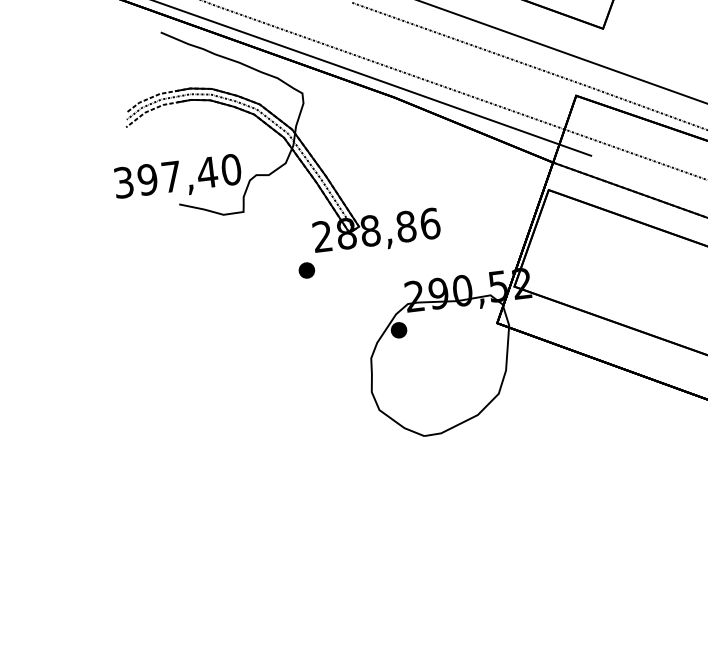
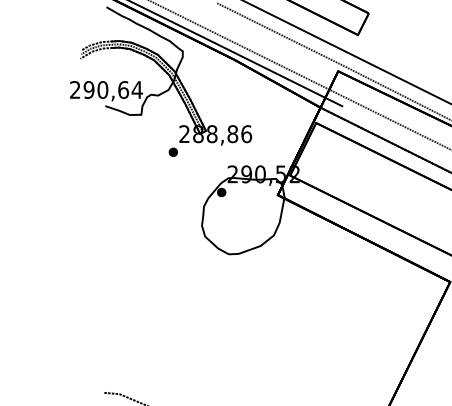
text: (177, 175) -> (106, 89), 397,40 -> 290,64

